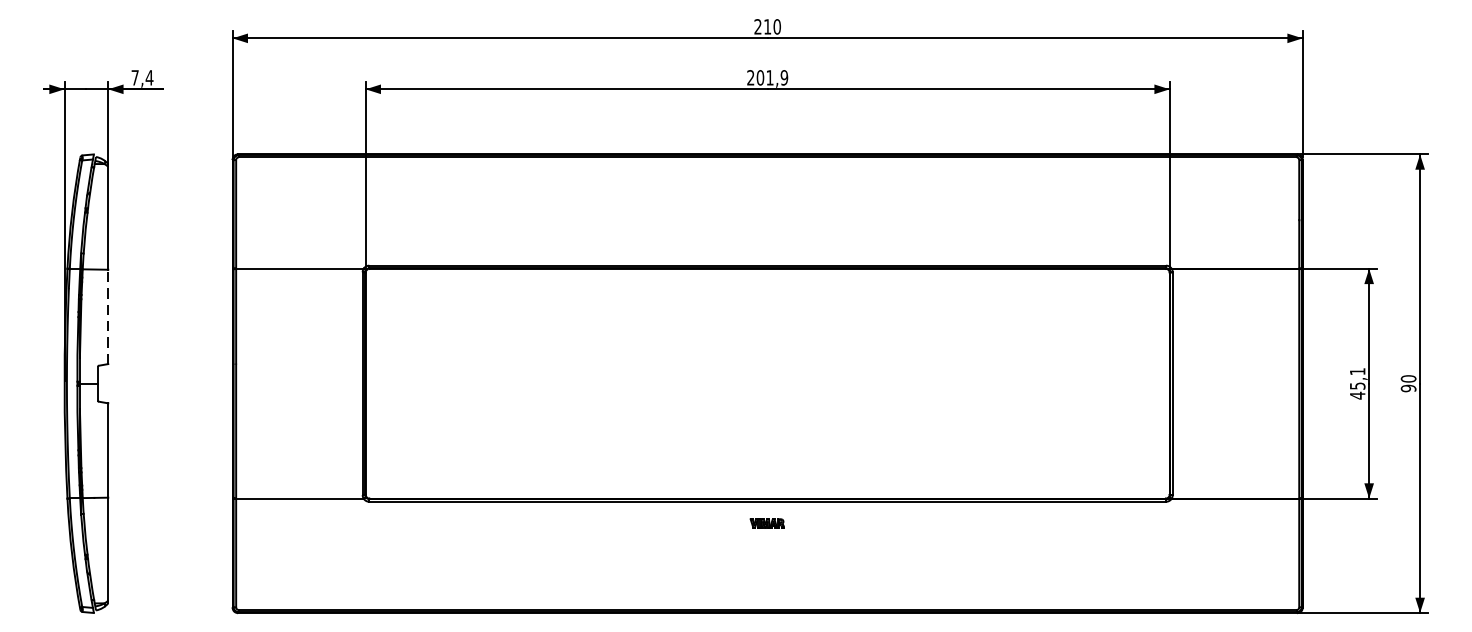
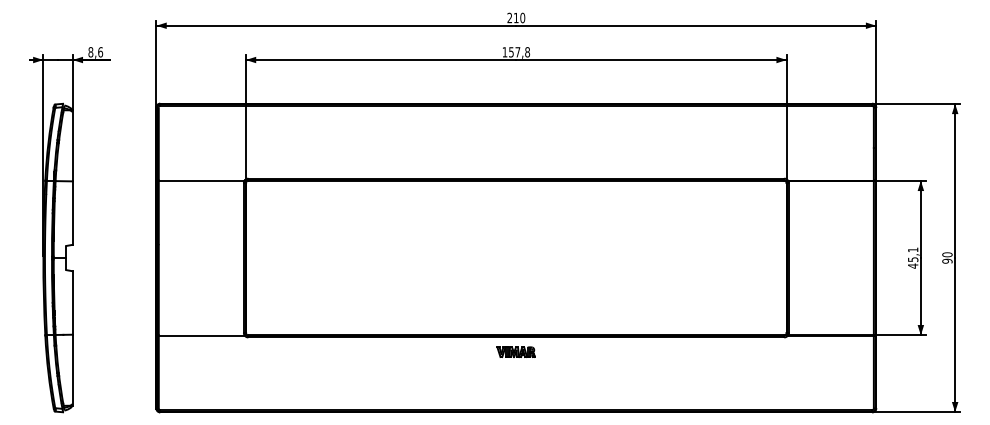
text: (142, 78) -> (95, 52), 7,4 -> 8,6
text: (767, 78) -> (516, 52), 201,9 -> 157,8
line: (107, 317) -> (72, 213), dashed -> solid
part: (766, 522) -> (515, 351), size x1.67

